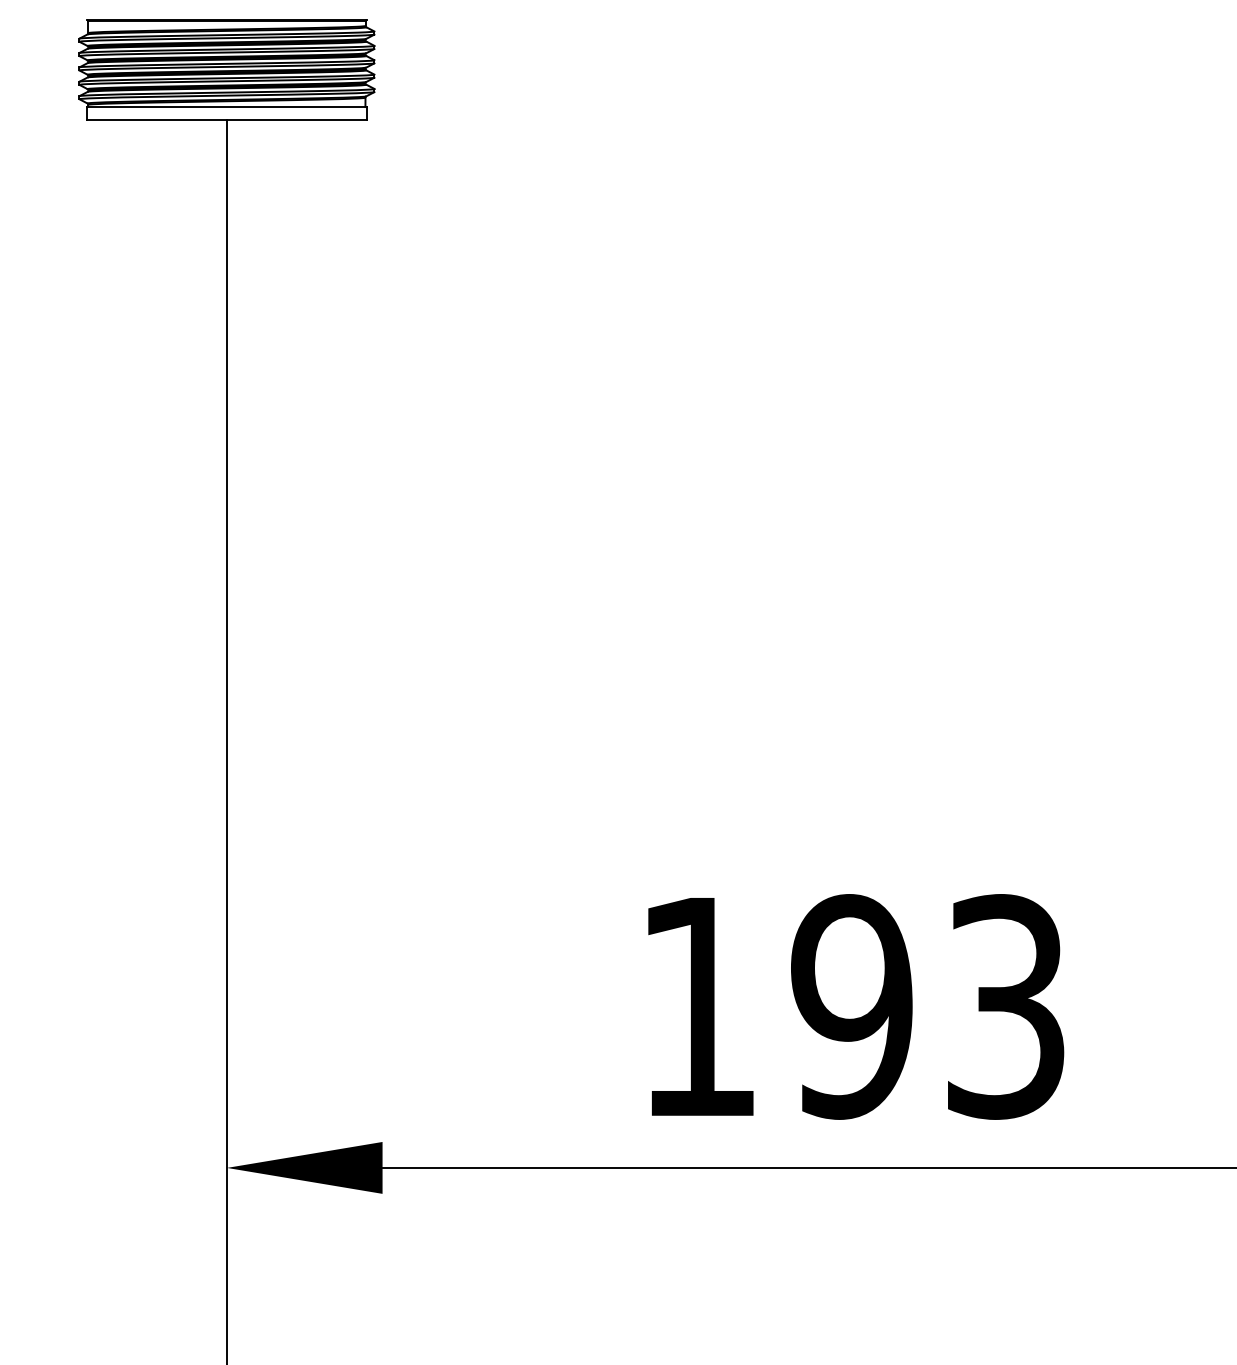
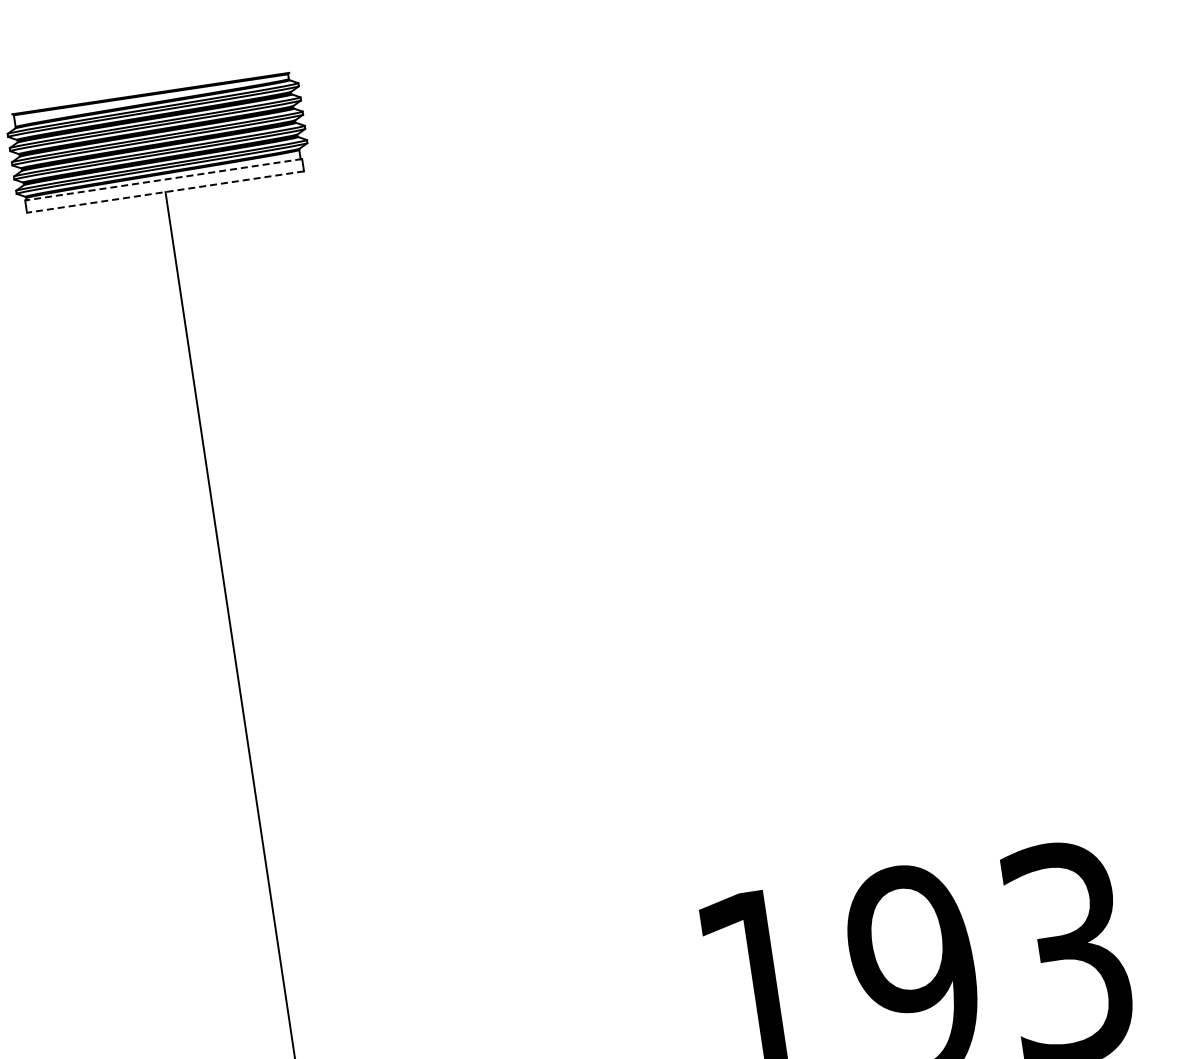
line: (226, 107) -> (163, 180), solid -> dashed
line: (226, 119) -> (165, 192), solid -> dashed

